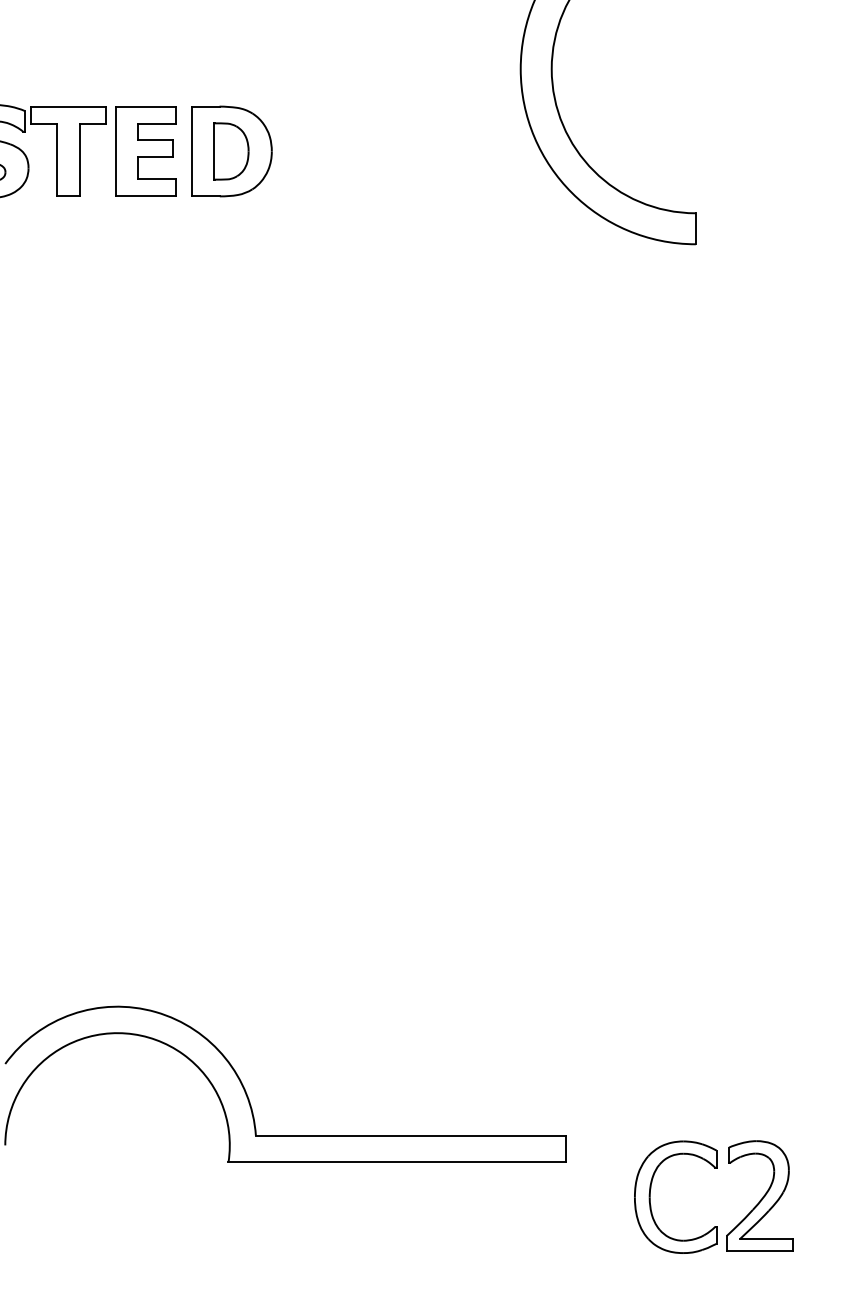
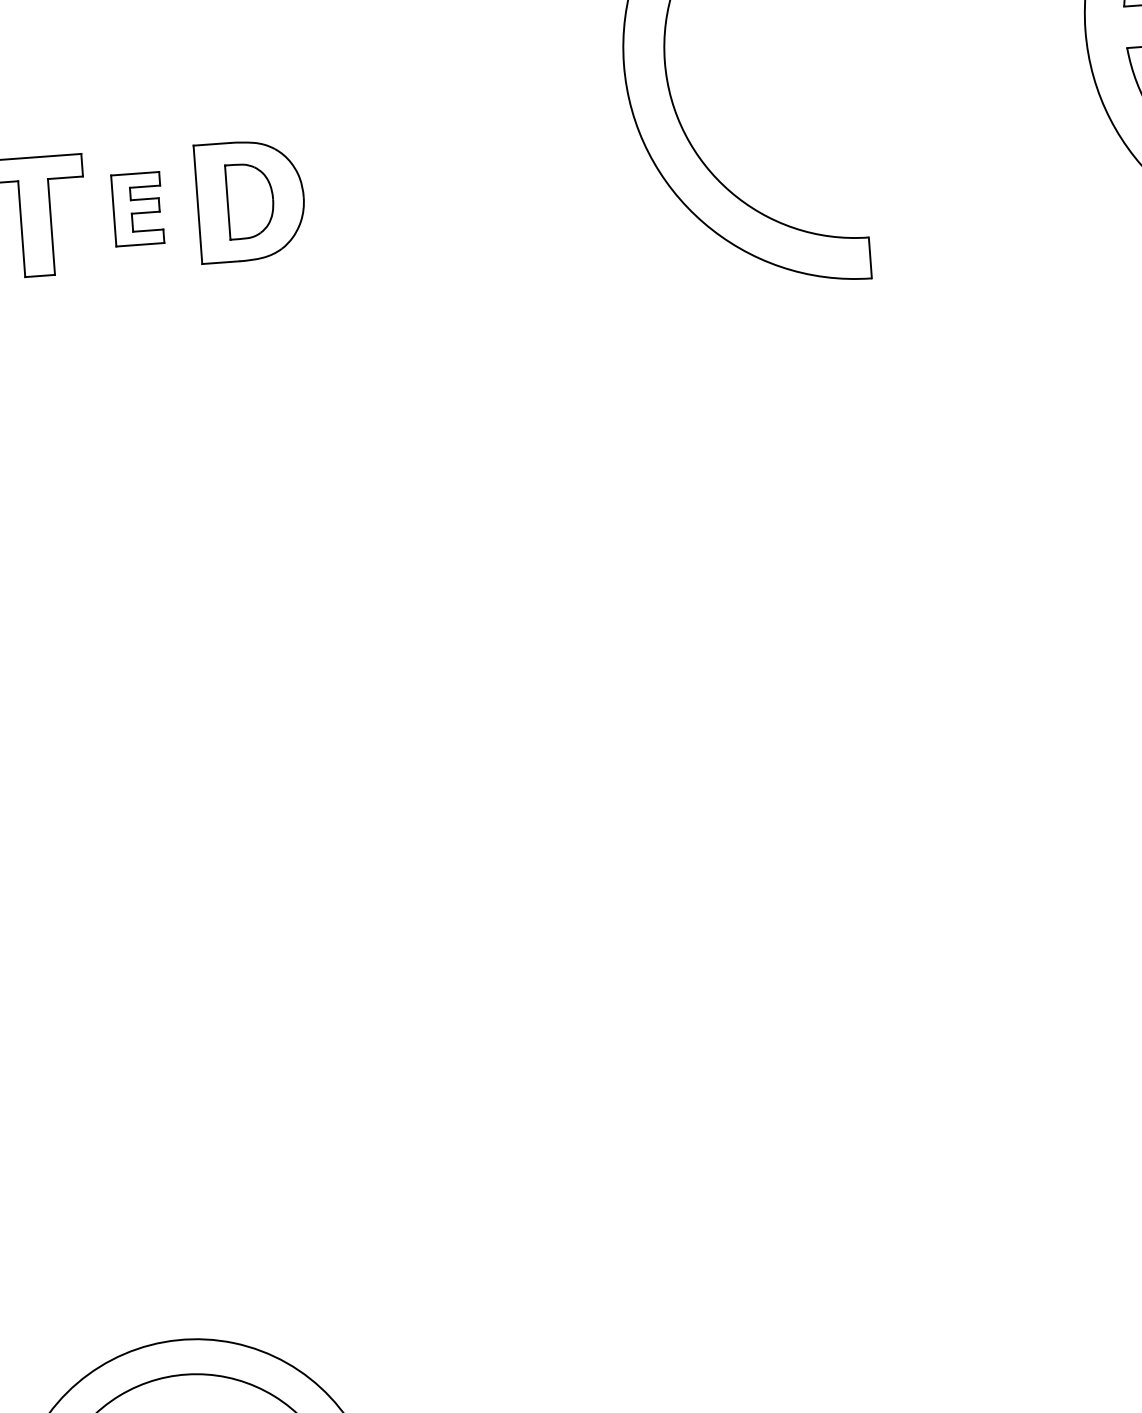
part: (145, 151) -> (137, 209), size x0.6

